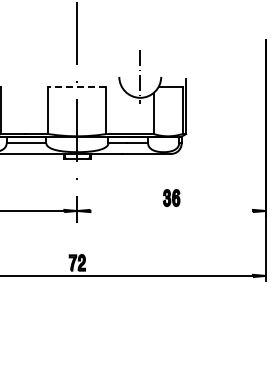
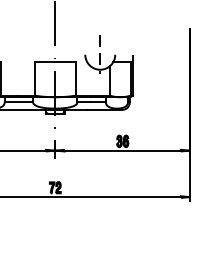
line: (77, 86) -> (55, 61), dashed -> solid
line: (171, 210) -> (122, 150), added

